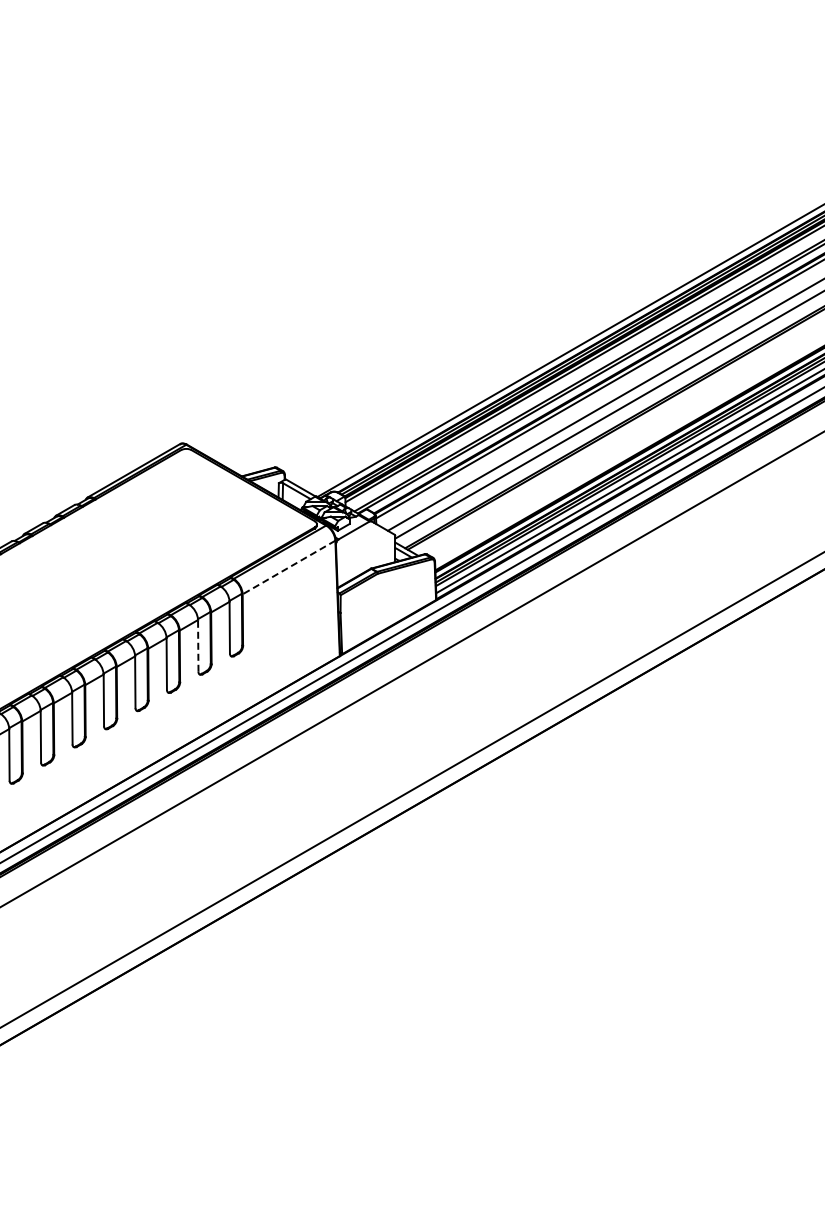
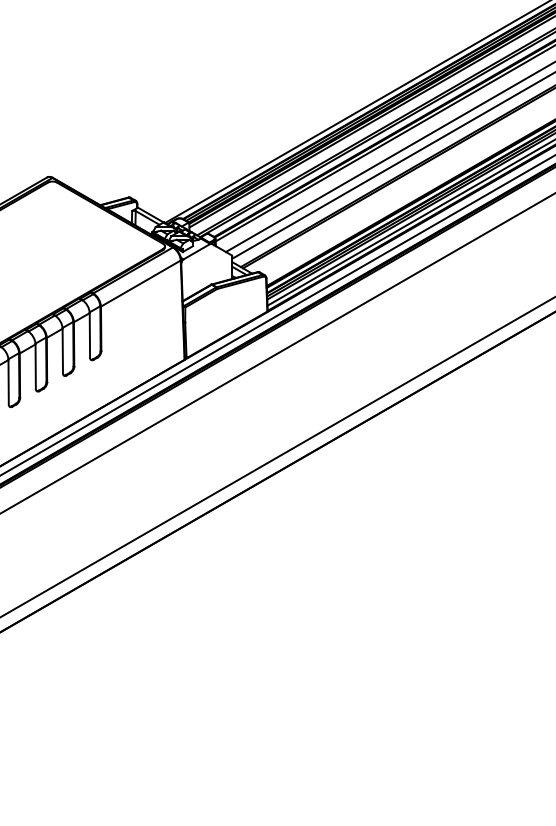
line: (289, 567) -> (141, 283), dashed -> solid
line: (198, 645) -> (63, 350), dashed -> solid

